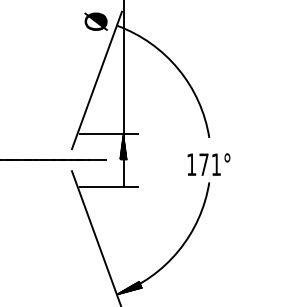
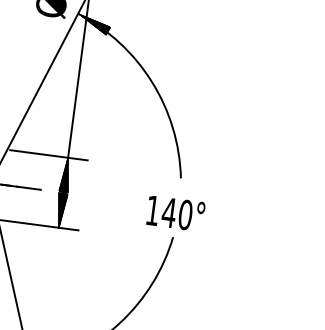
hatch: (129, 31) -> (93, 23), added
text: (209, 164) -> (176, 213), 171° -> 140°
hatch: (123, 173) -> (61, 210), added

